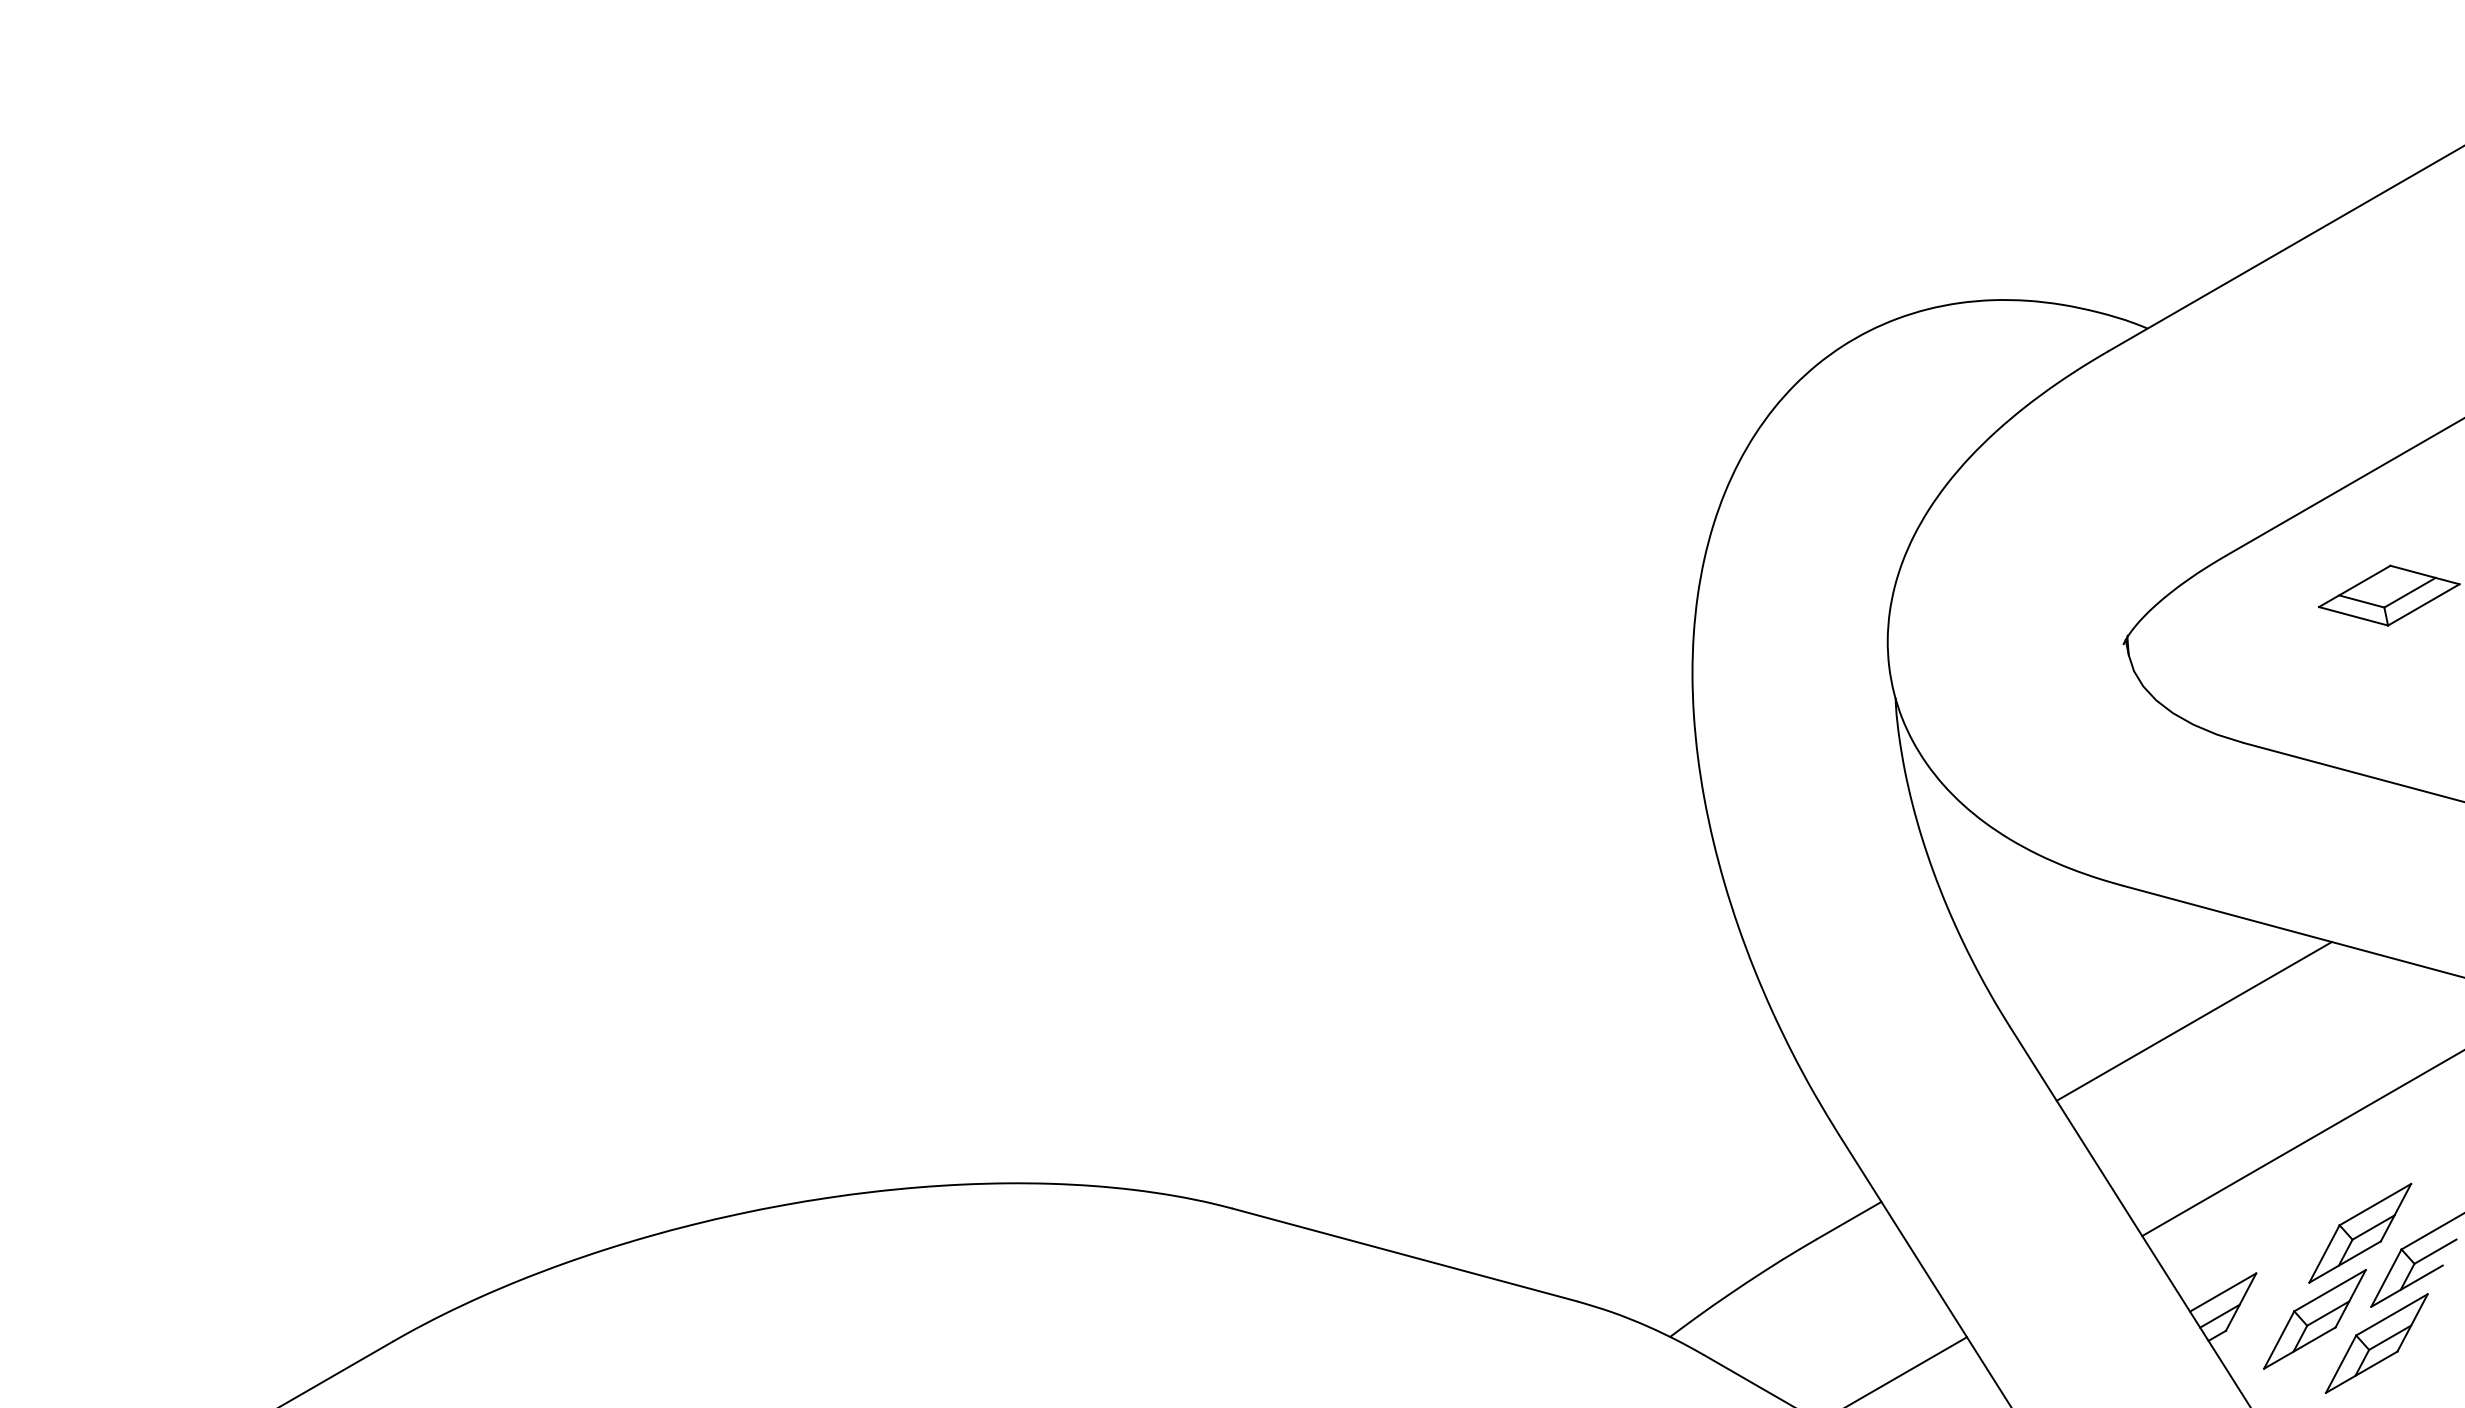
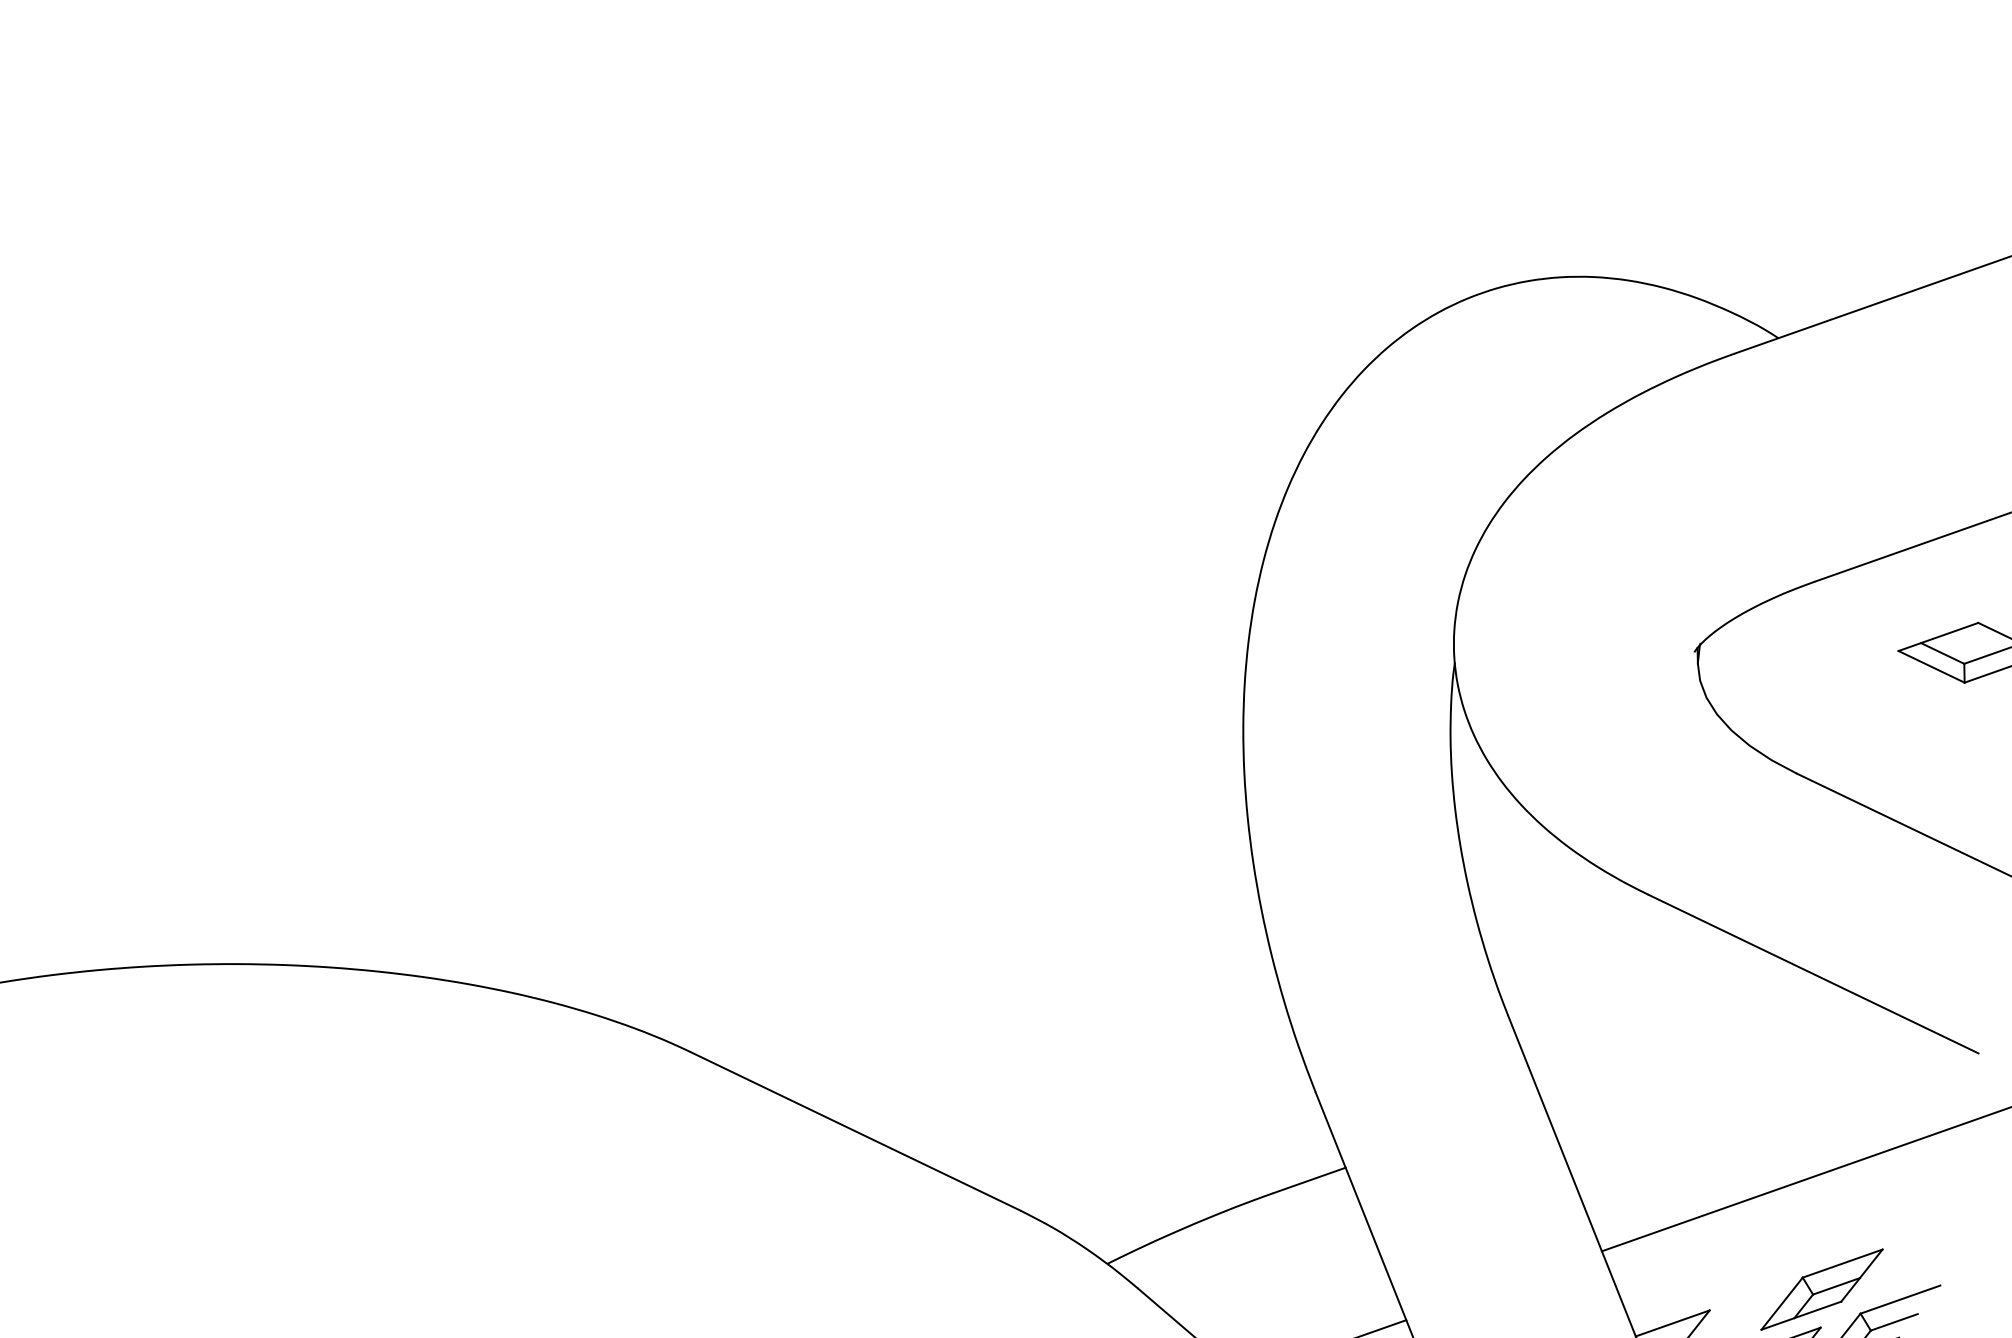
line: (2193, 1021) -> (1693, 1044), removed

